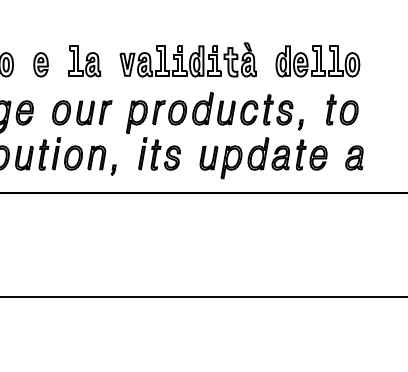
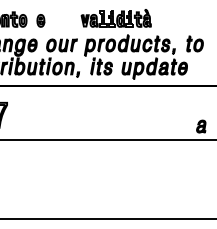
part: (85, 60) -> (63, 18), removed
part: (317, 60) -> (182, 18), removed
part: (354, 157) -> (201, 126), moved

